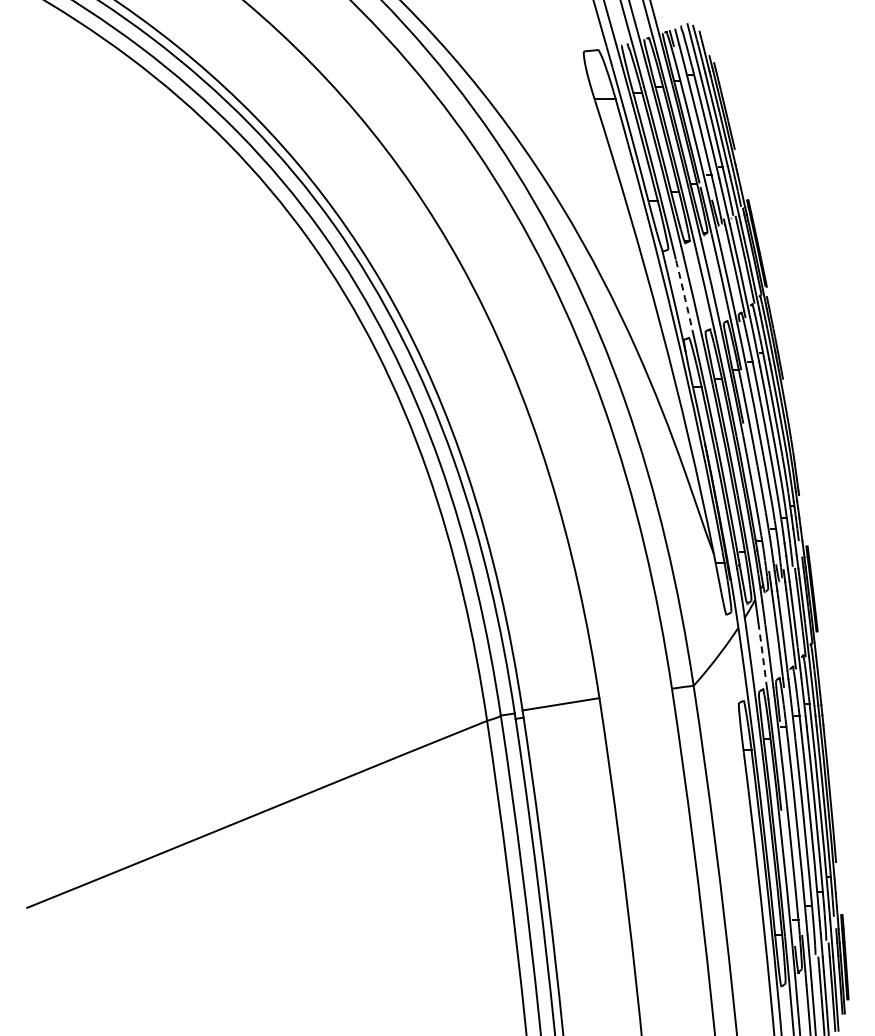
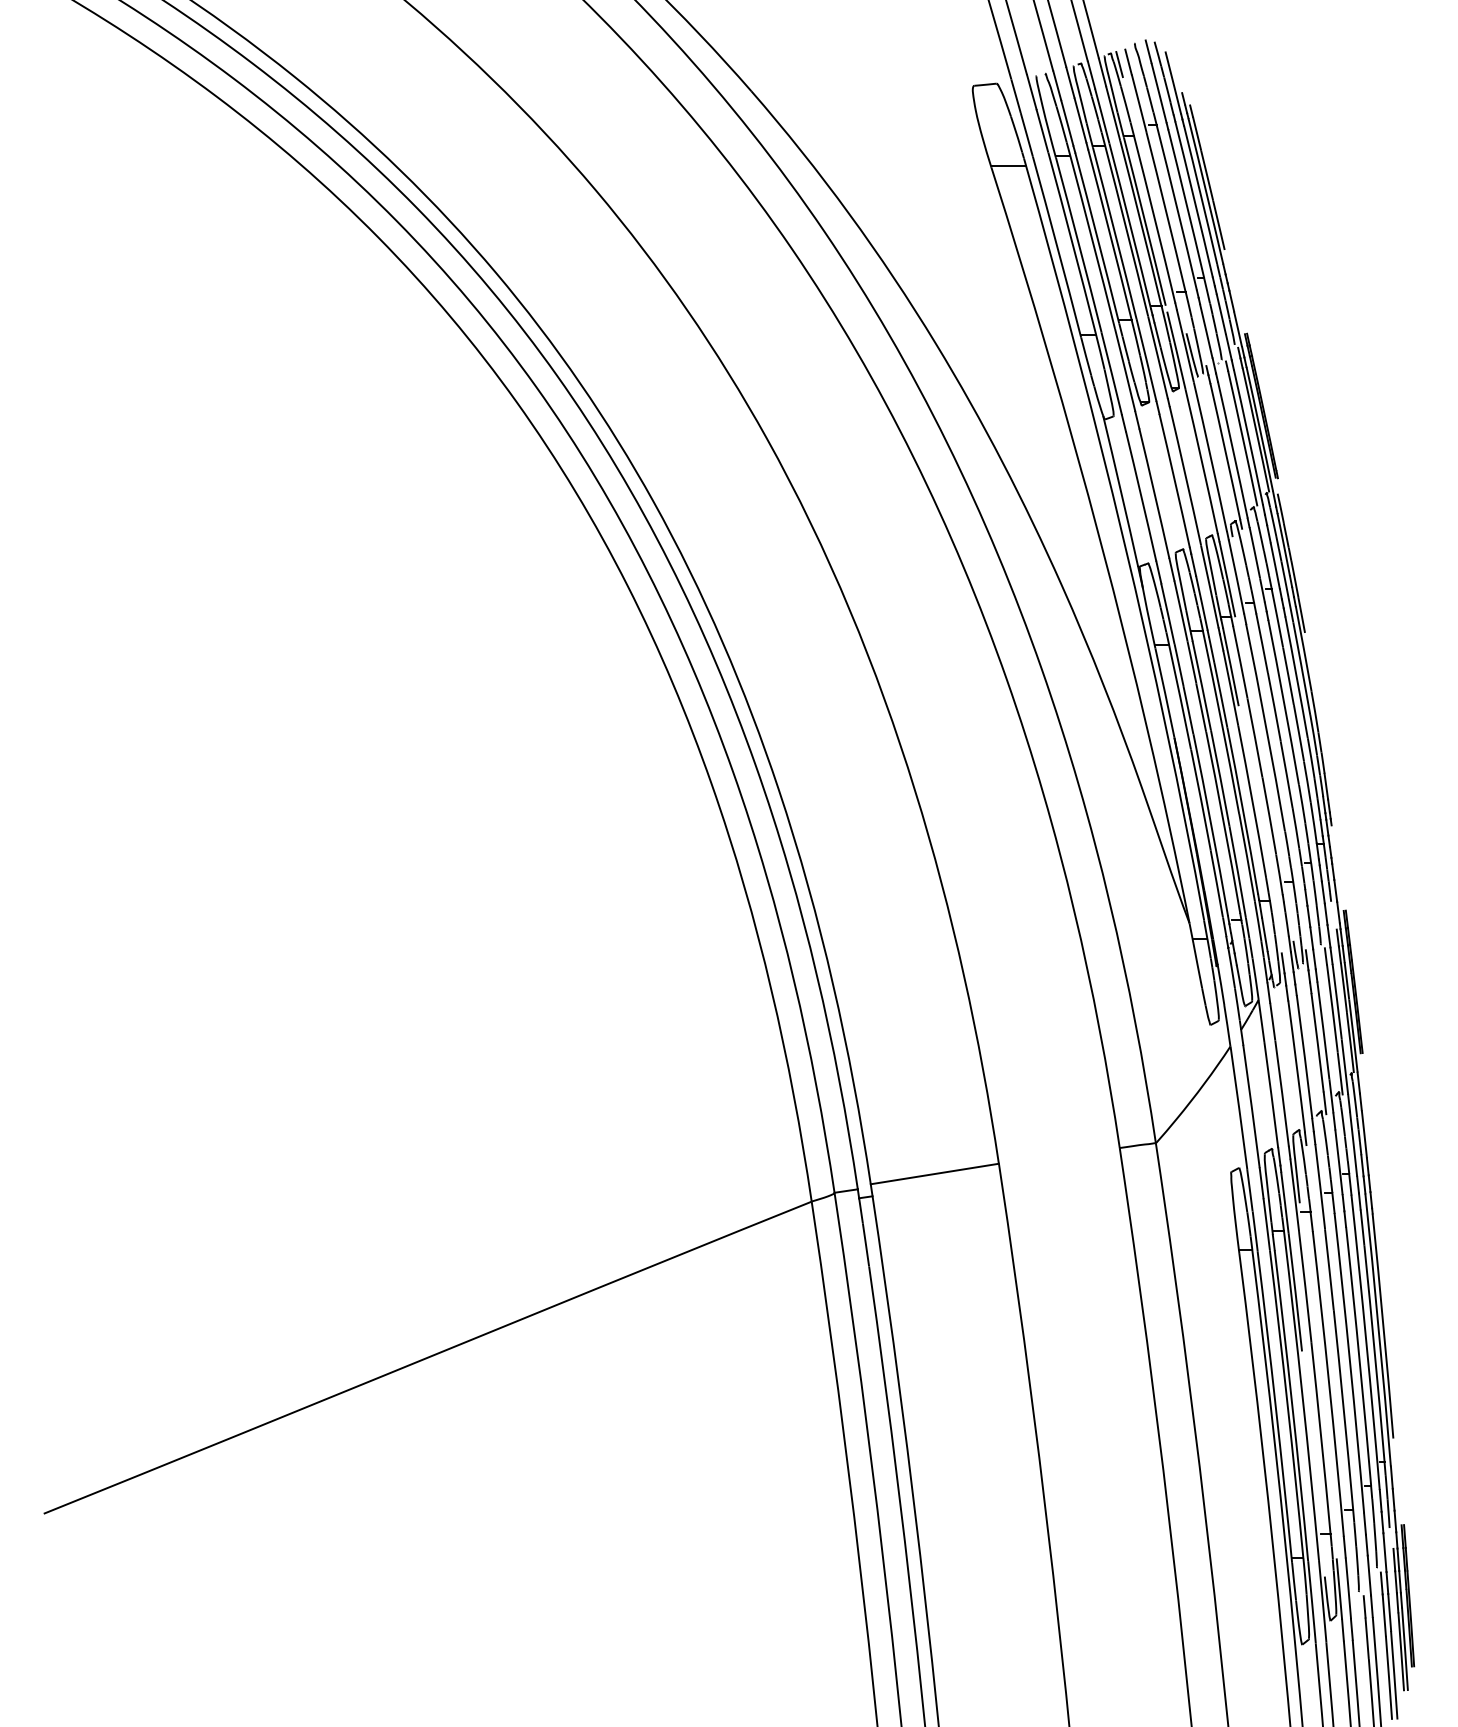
arc: (684, 297) -> (1140, 496), dashed -> solid
arc: (762, 656) -> (1270, 1094), dashed -> solid

